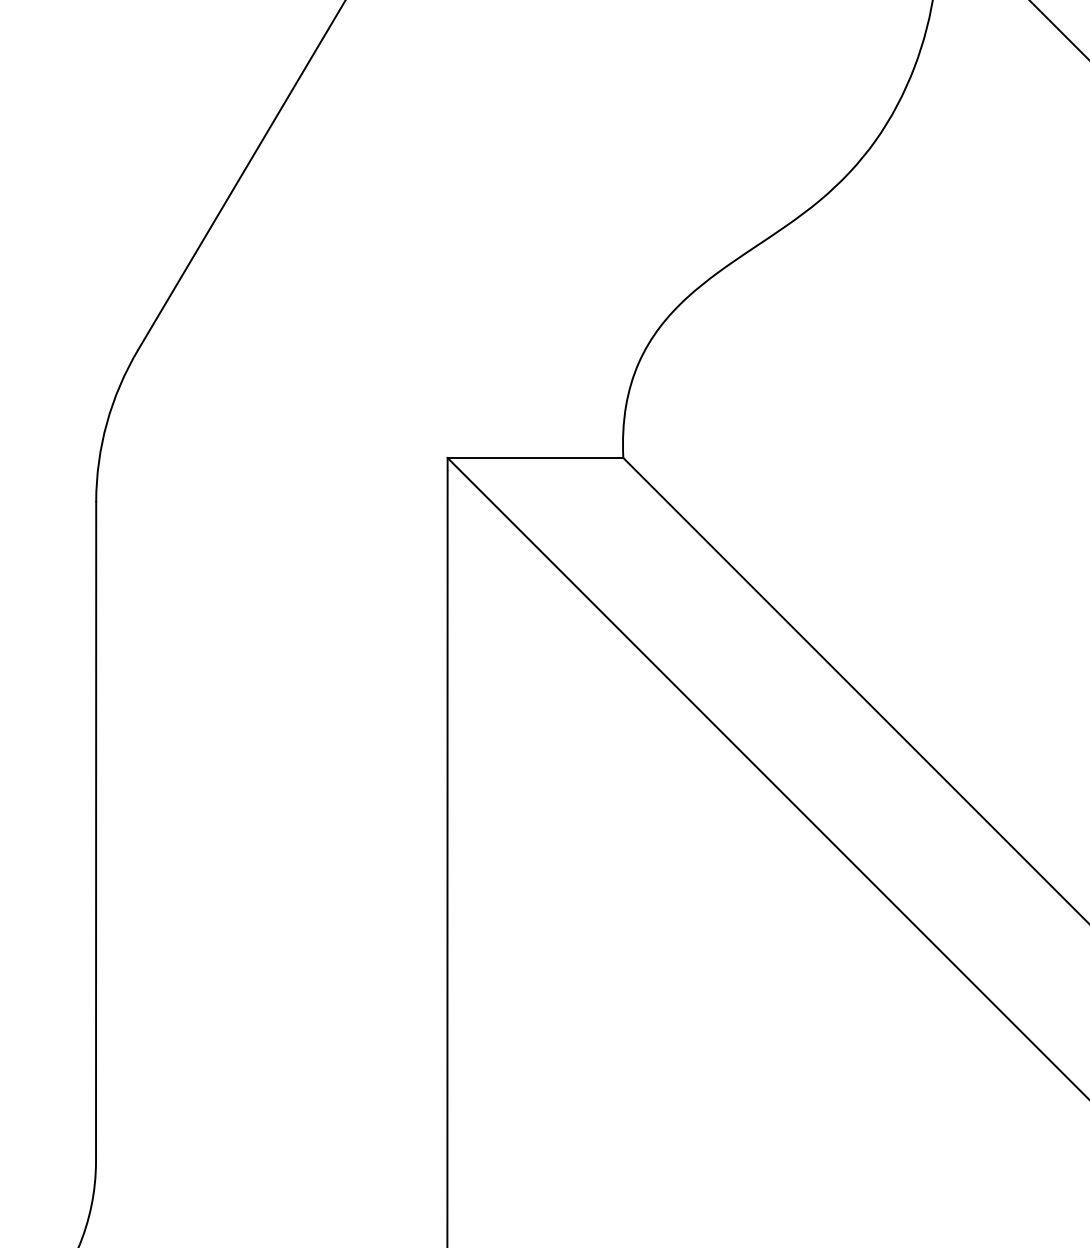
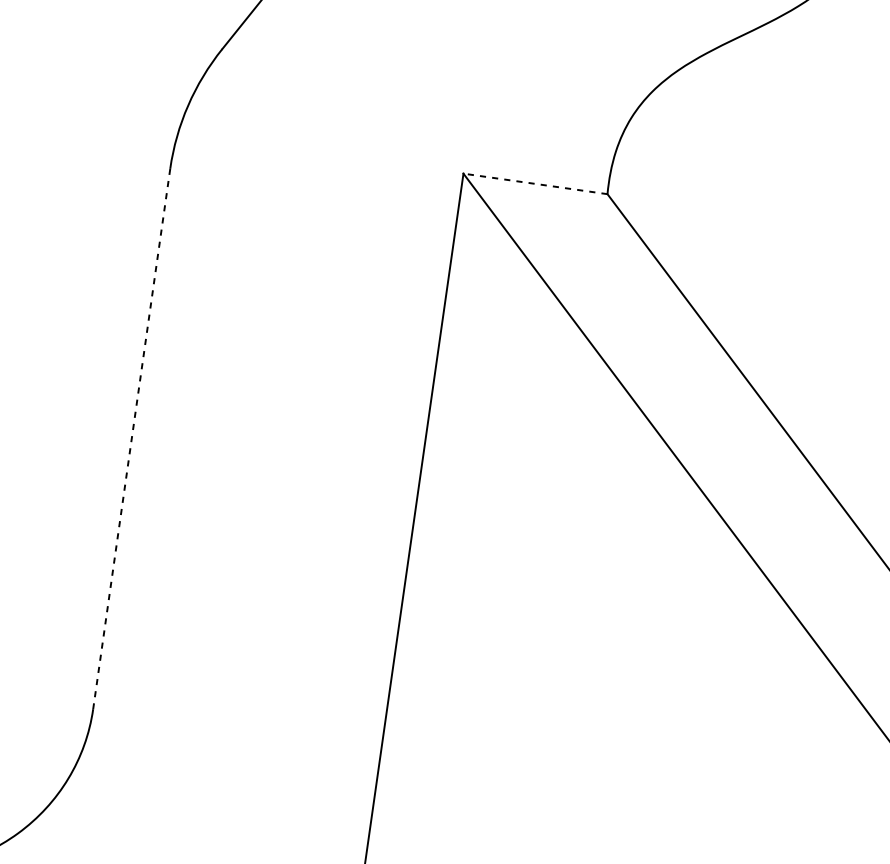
line: (535, 457) -> (535, 183), solid -> dashed
line: (96, 831) -> (132, 438), solid -> dashed

